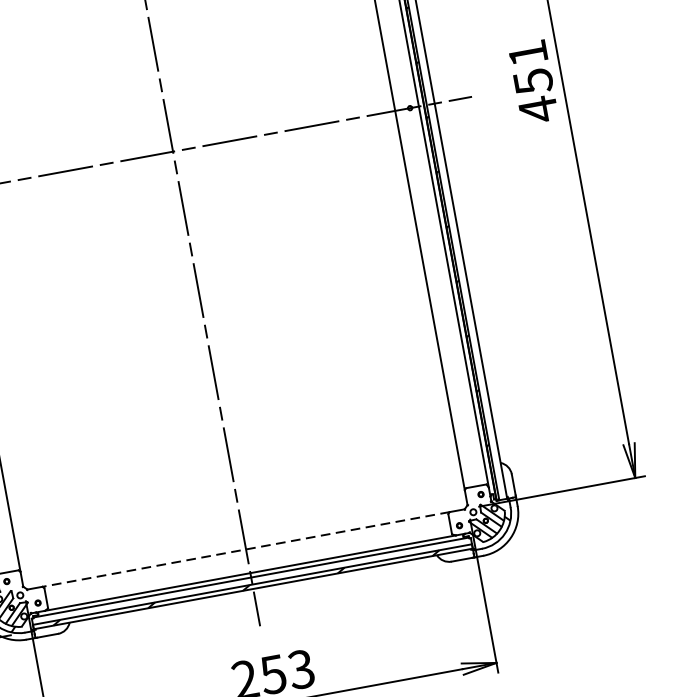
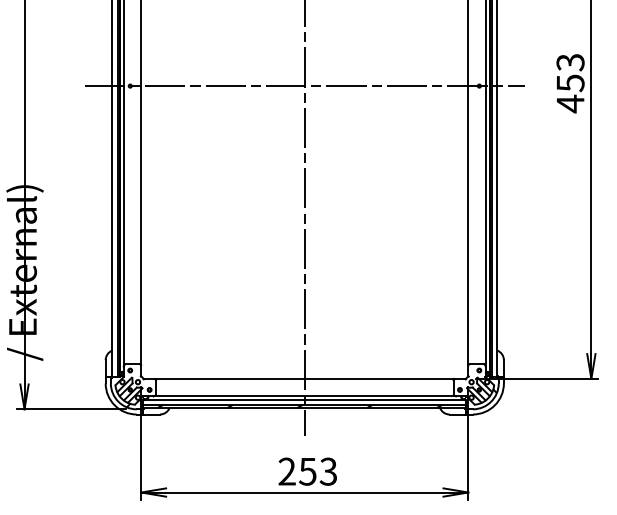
text: (528, 53) -> (570, 62), 451 -> 453
line: (245, 548) -> (304, 378), dashed -> solid

